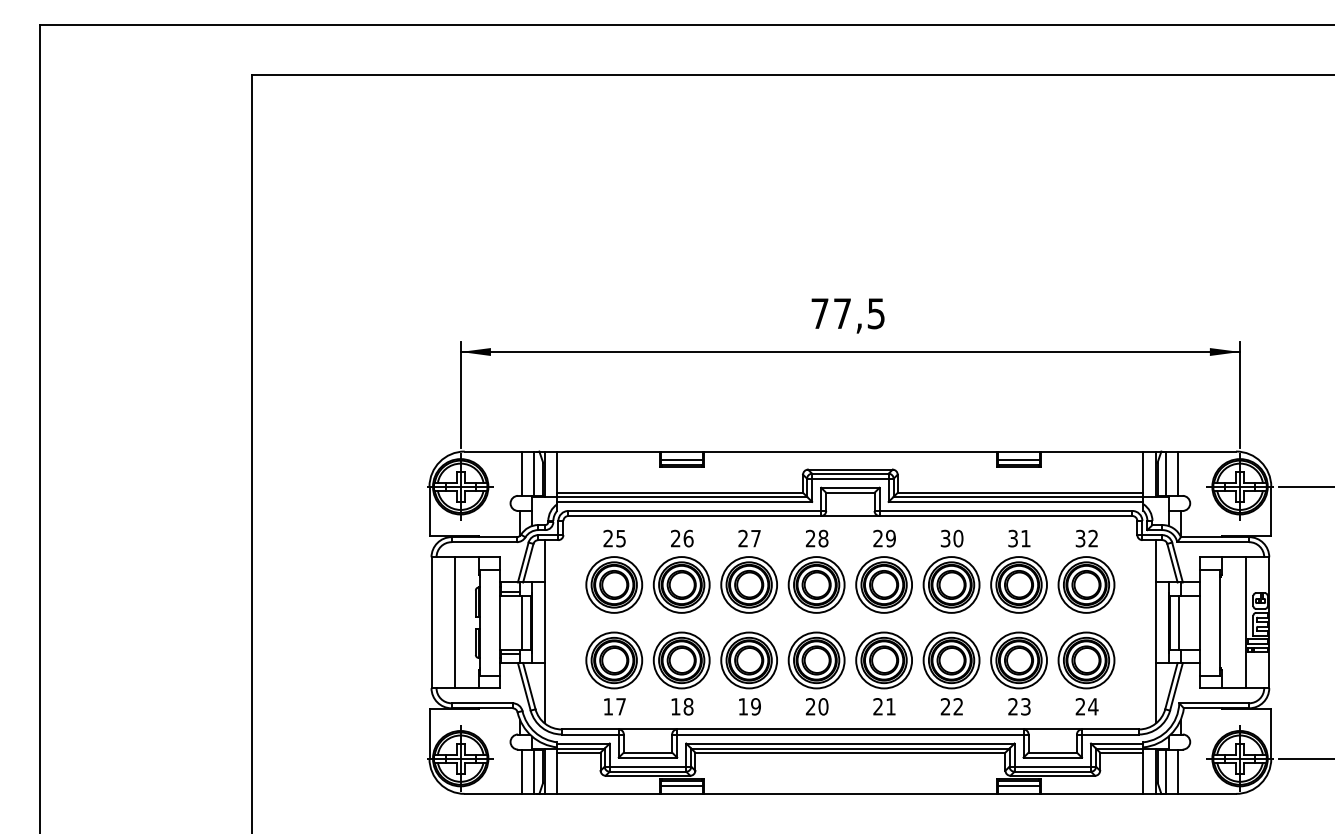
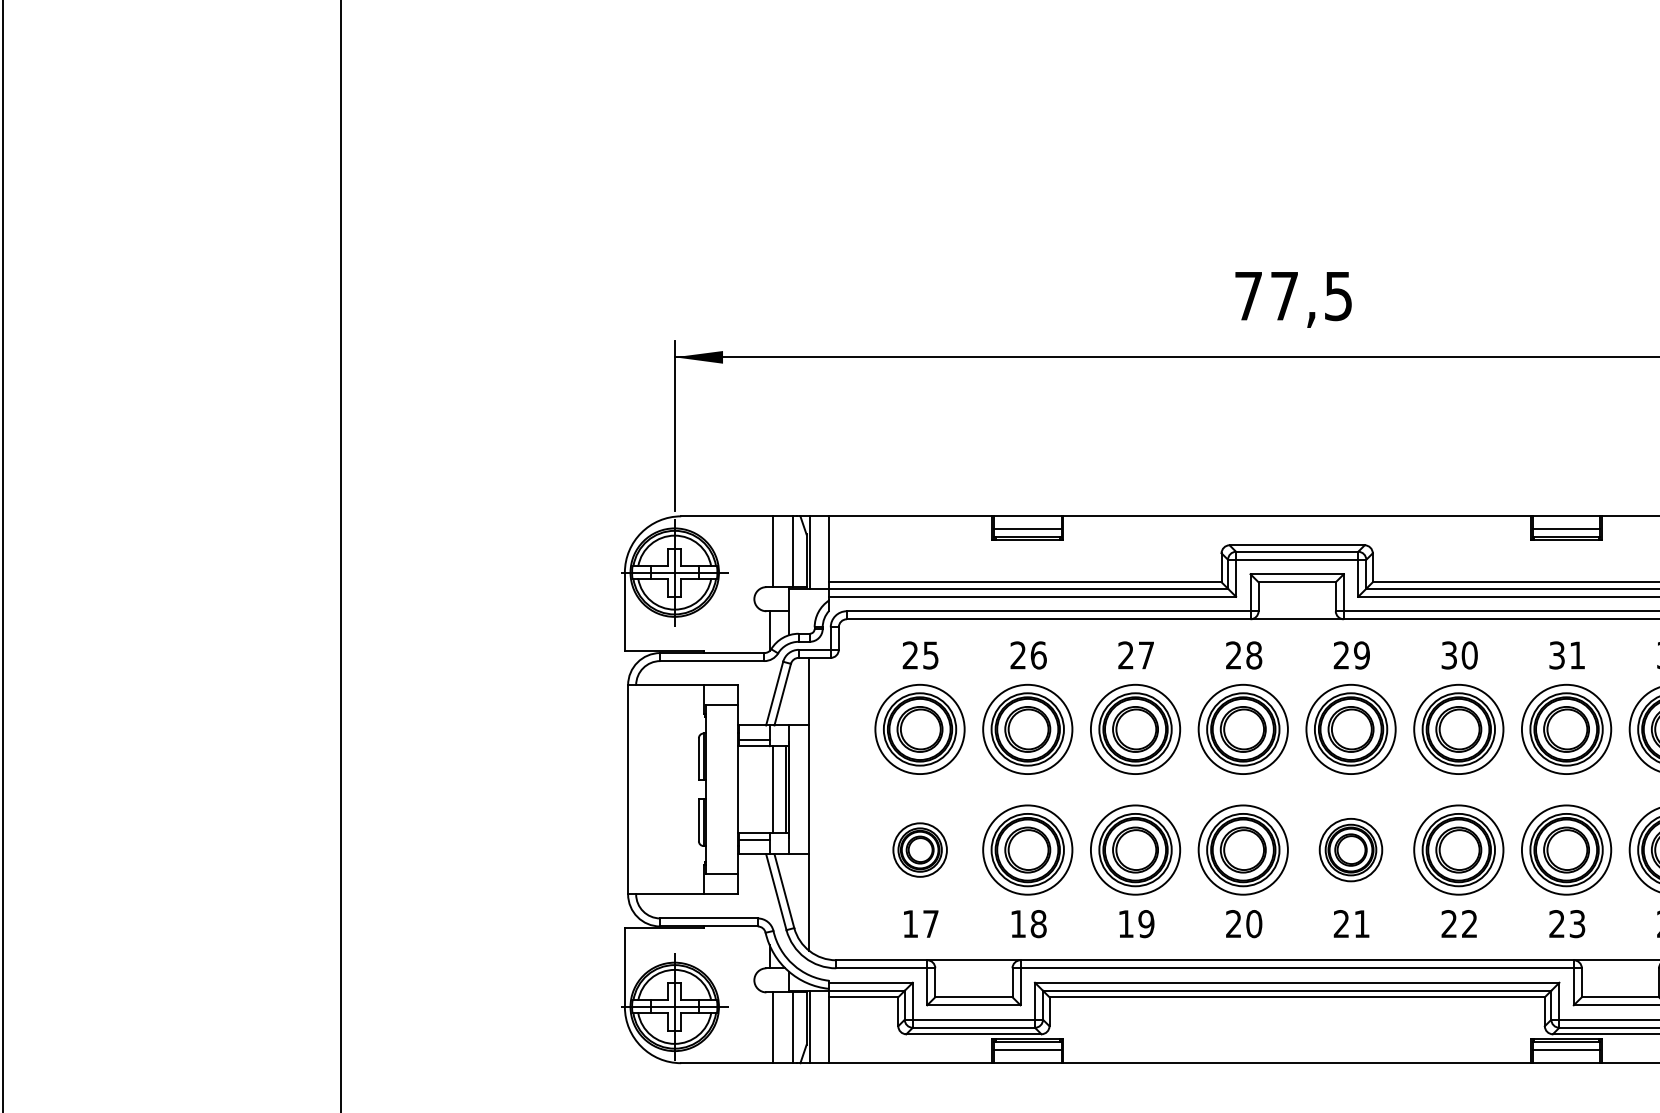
line: (454, 622) -> (664, 789), removed
part: (614, 660) -> (920, 850), size x0.6
part: (883, 660) -> (1350, 850), size x0.7

